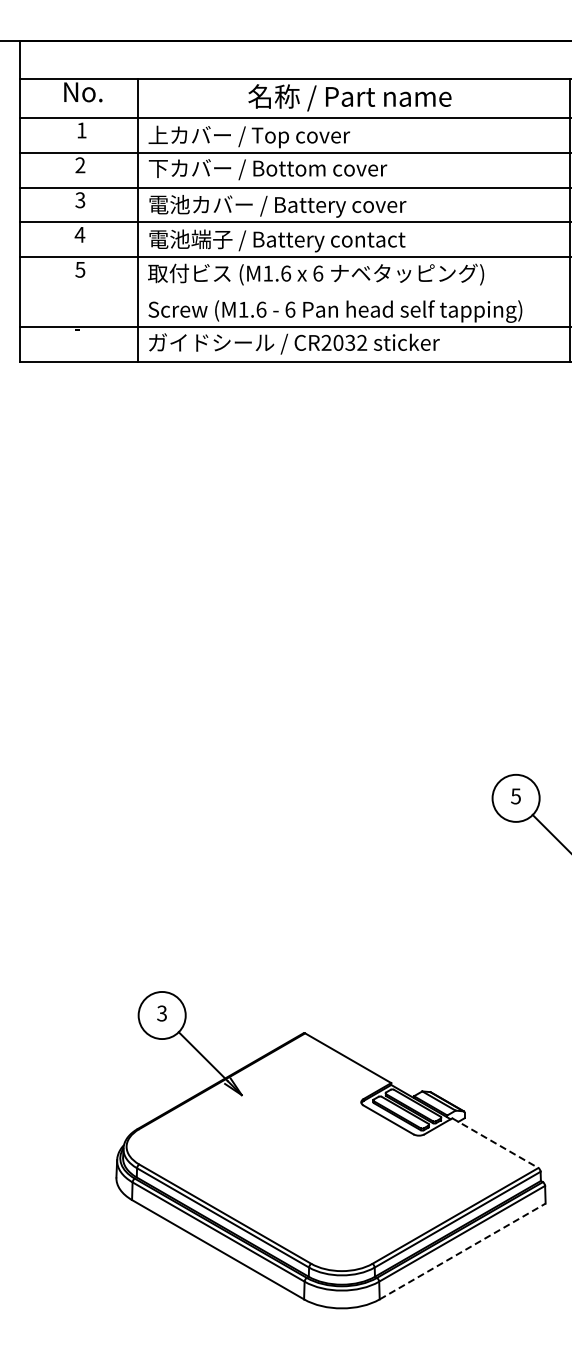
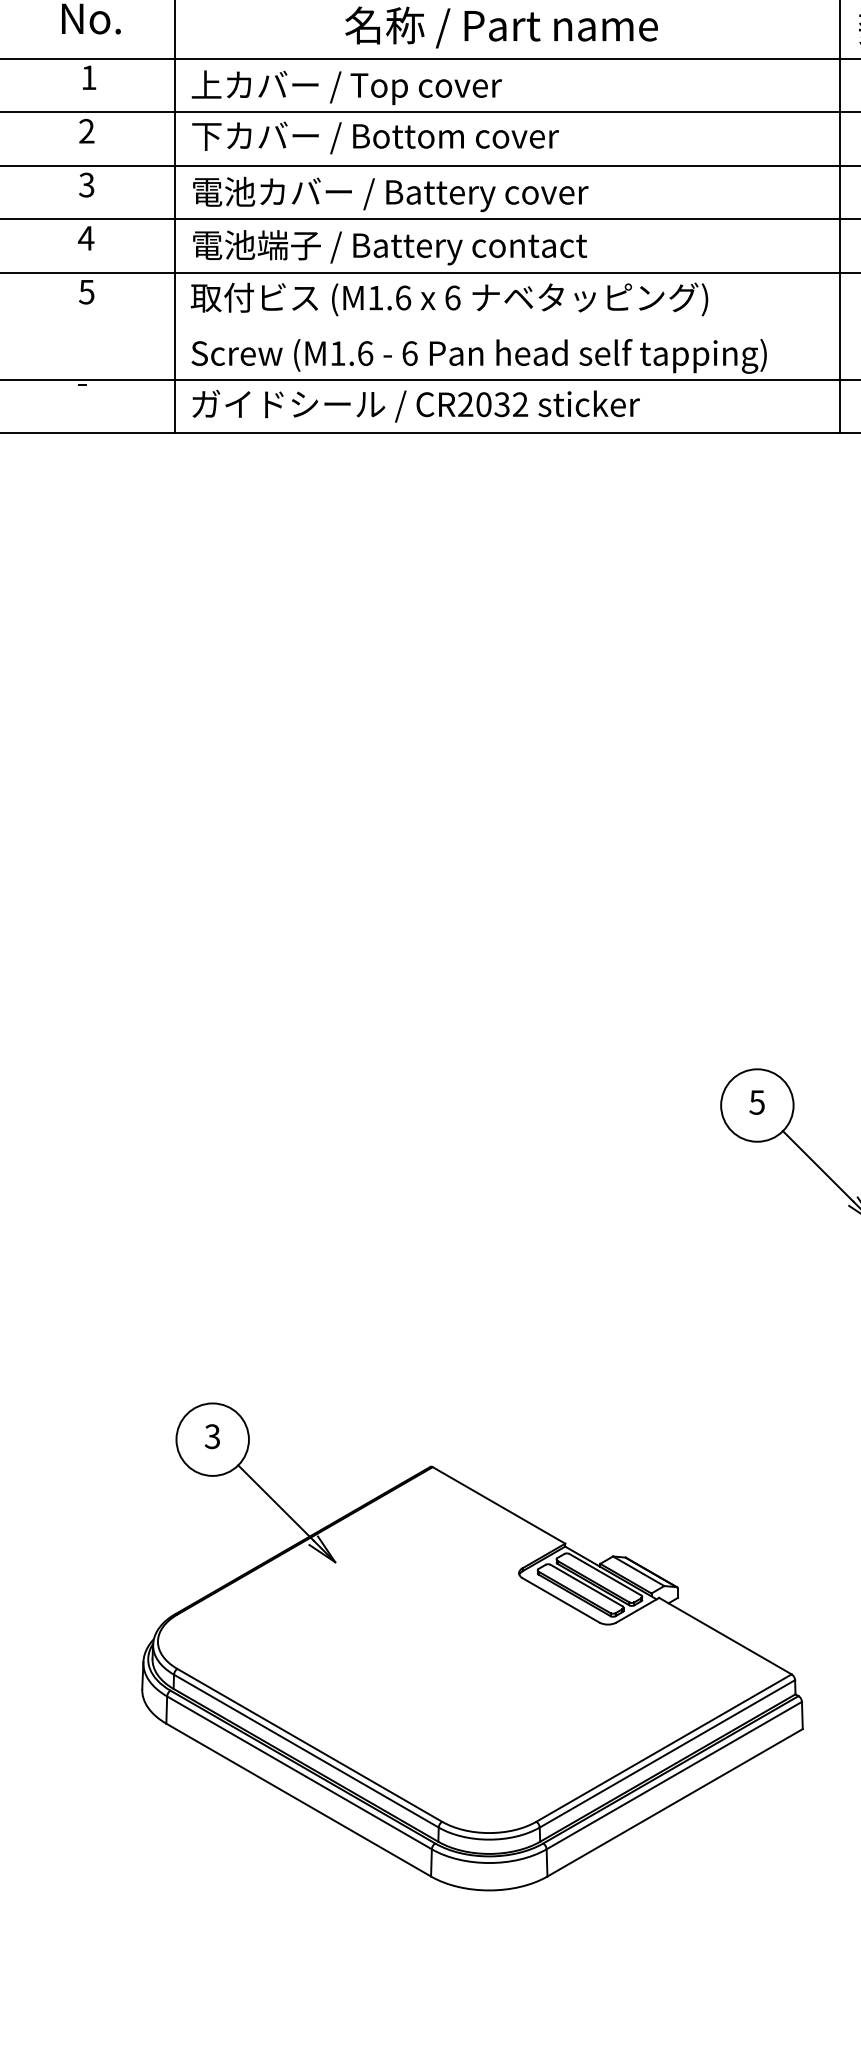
line: (495, 1143) -> (725, 1636), dashed -> solid
line: (462, 1251) -> (674, 1802), dashed -> solid

